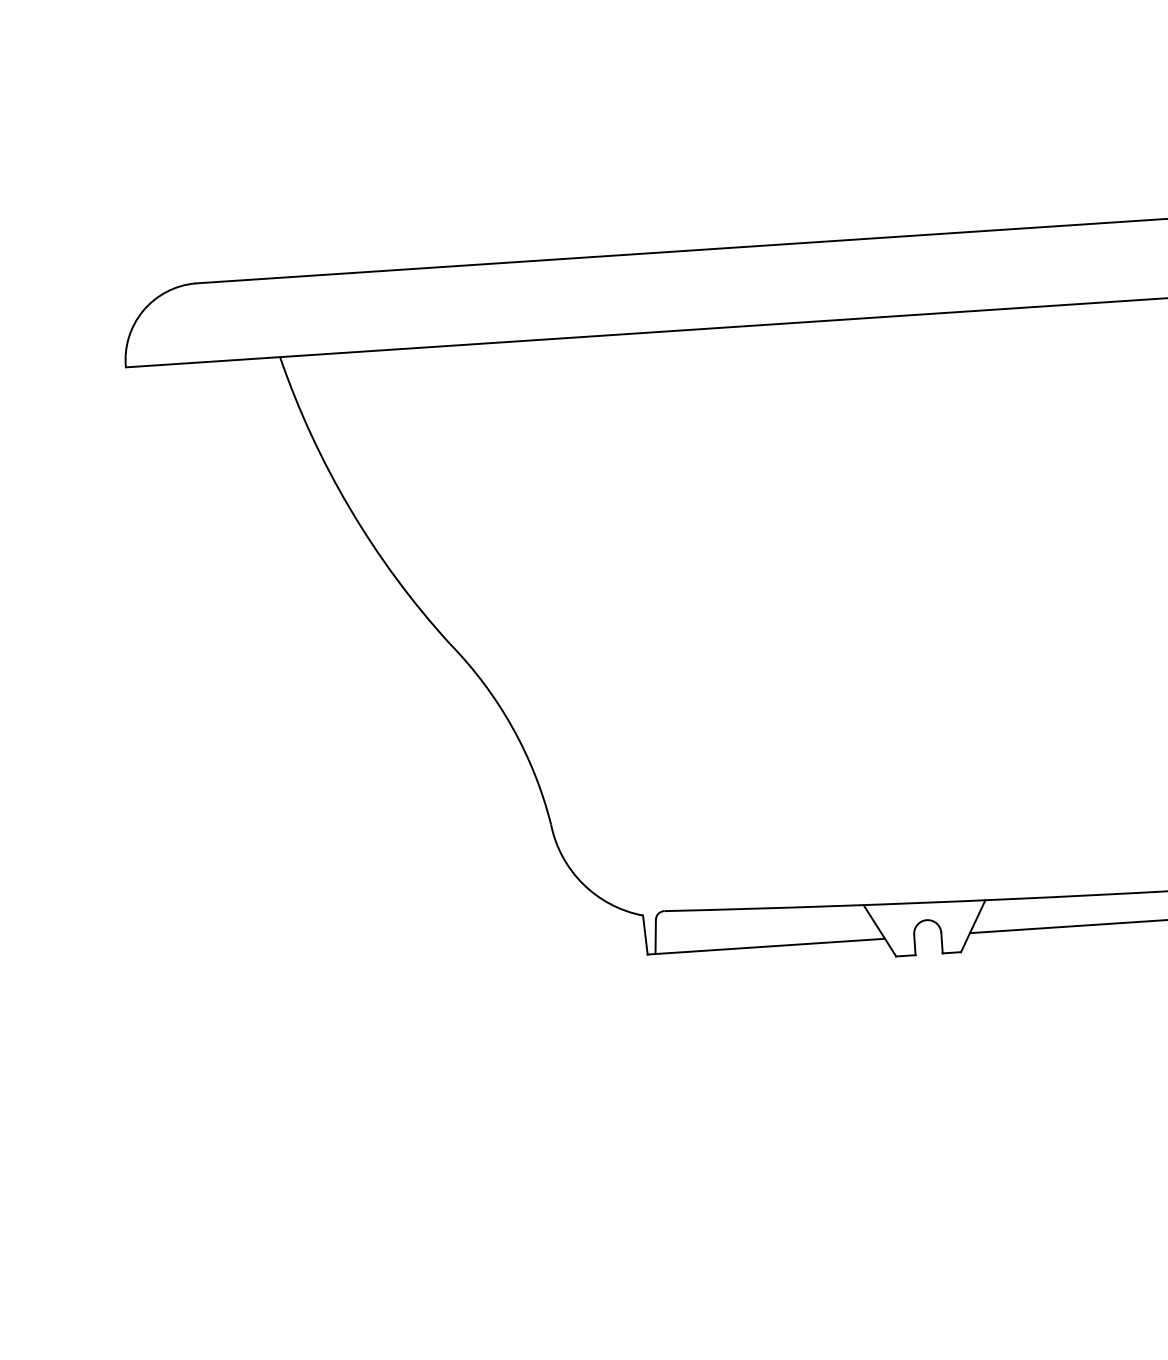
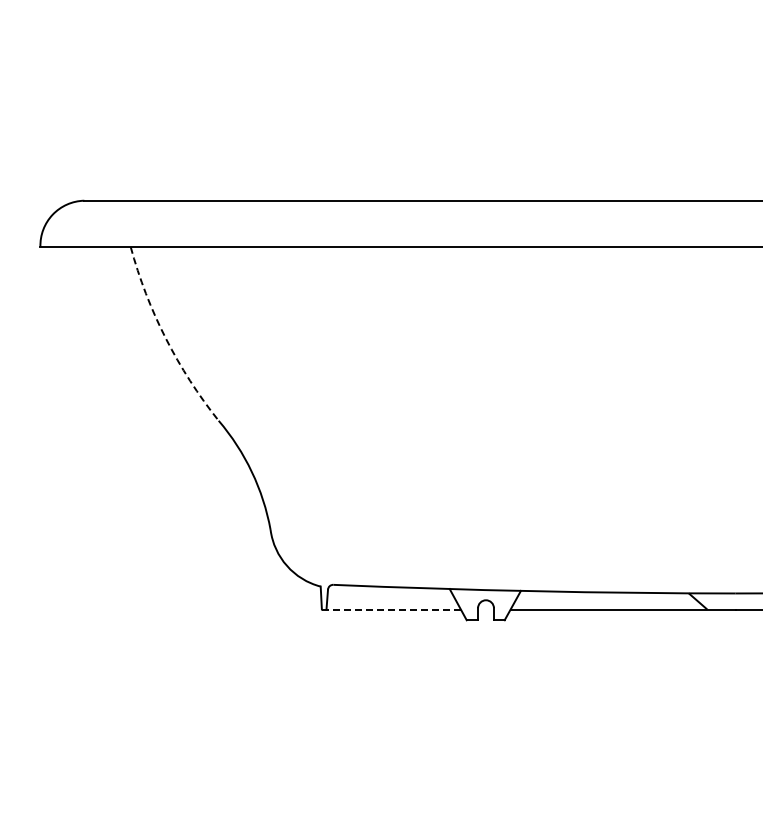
arc: (349, 509) -> (165, 338), solid -> dashed
line: (766, 946) -> (391, 609), solid -> dashed

